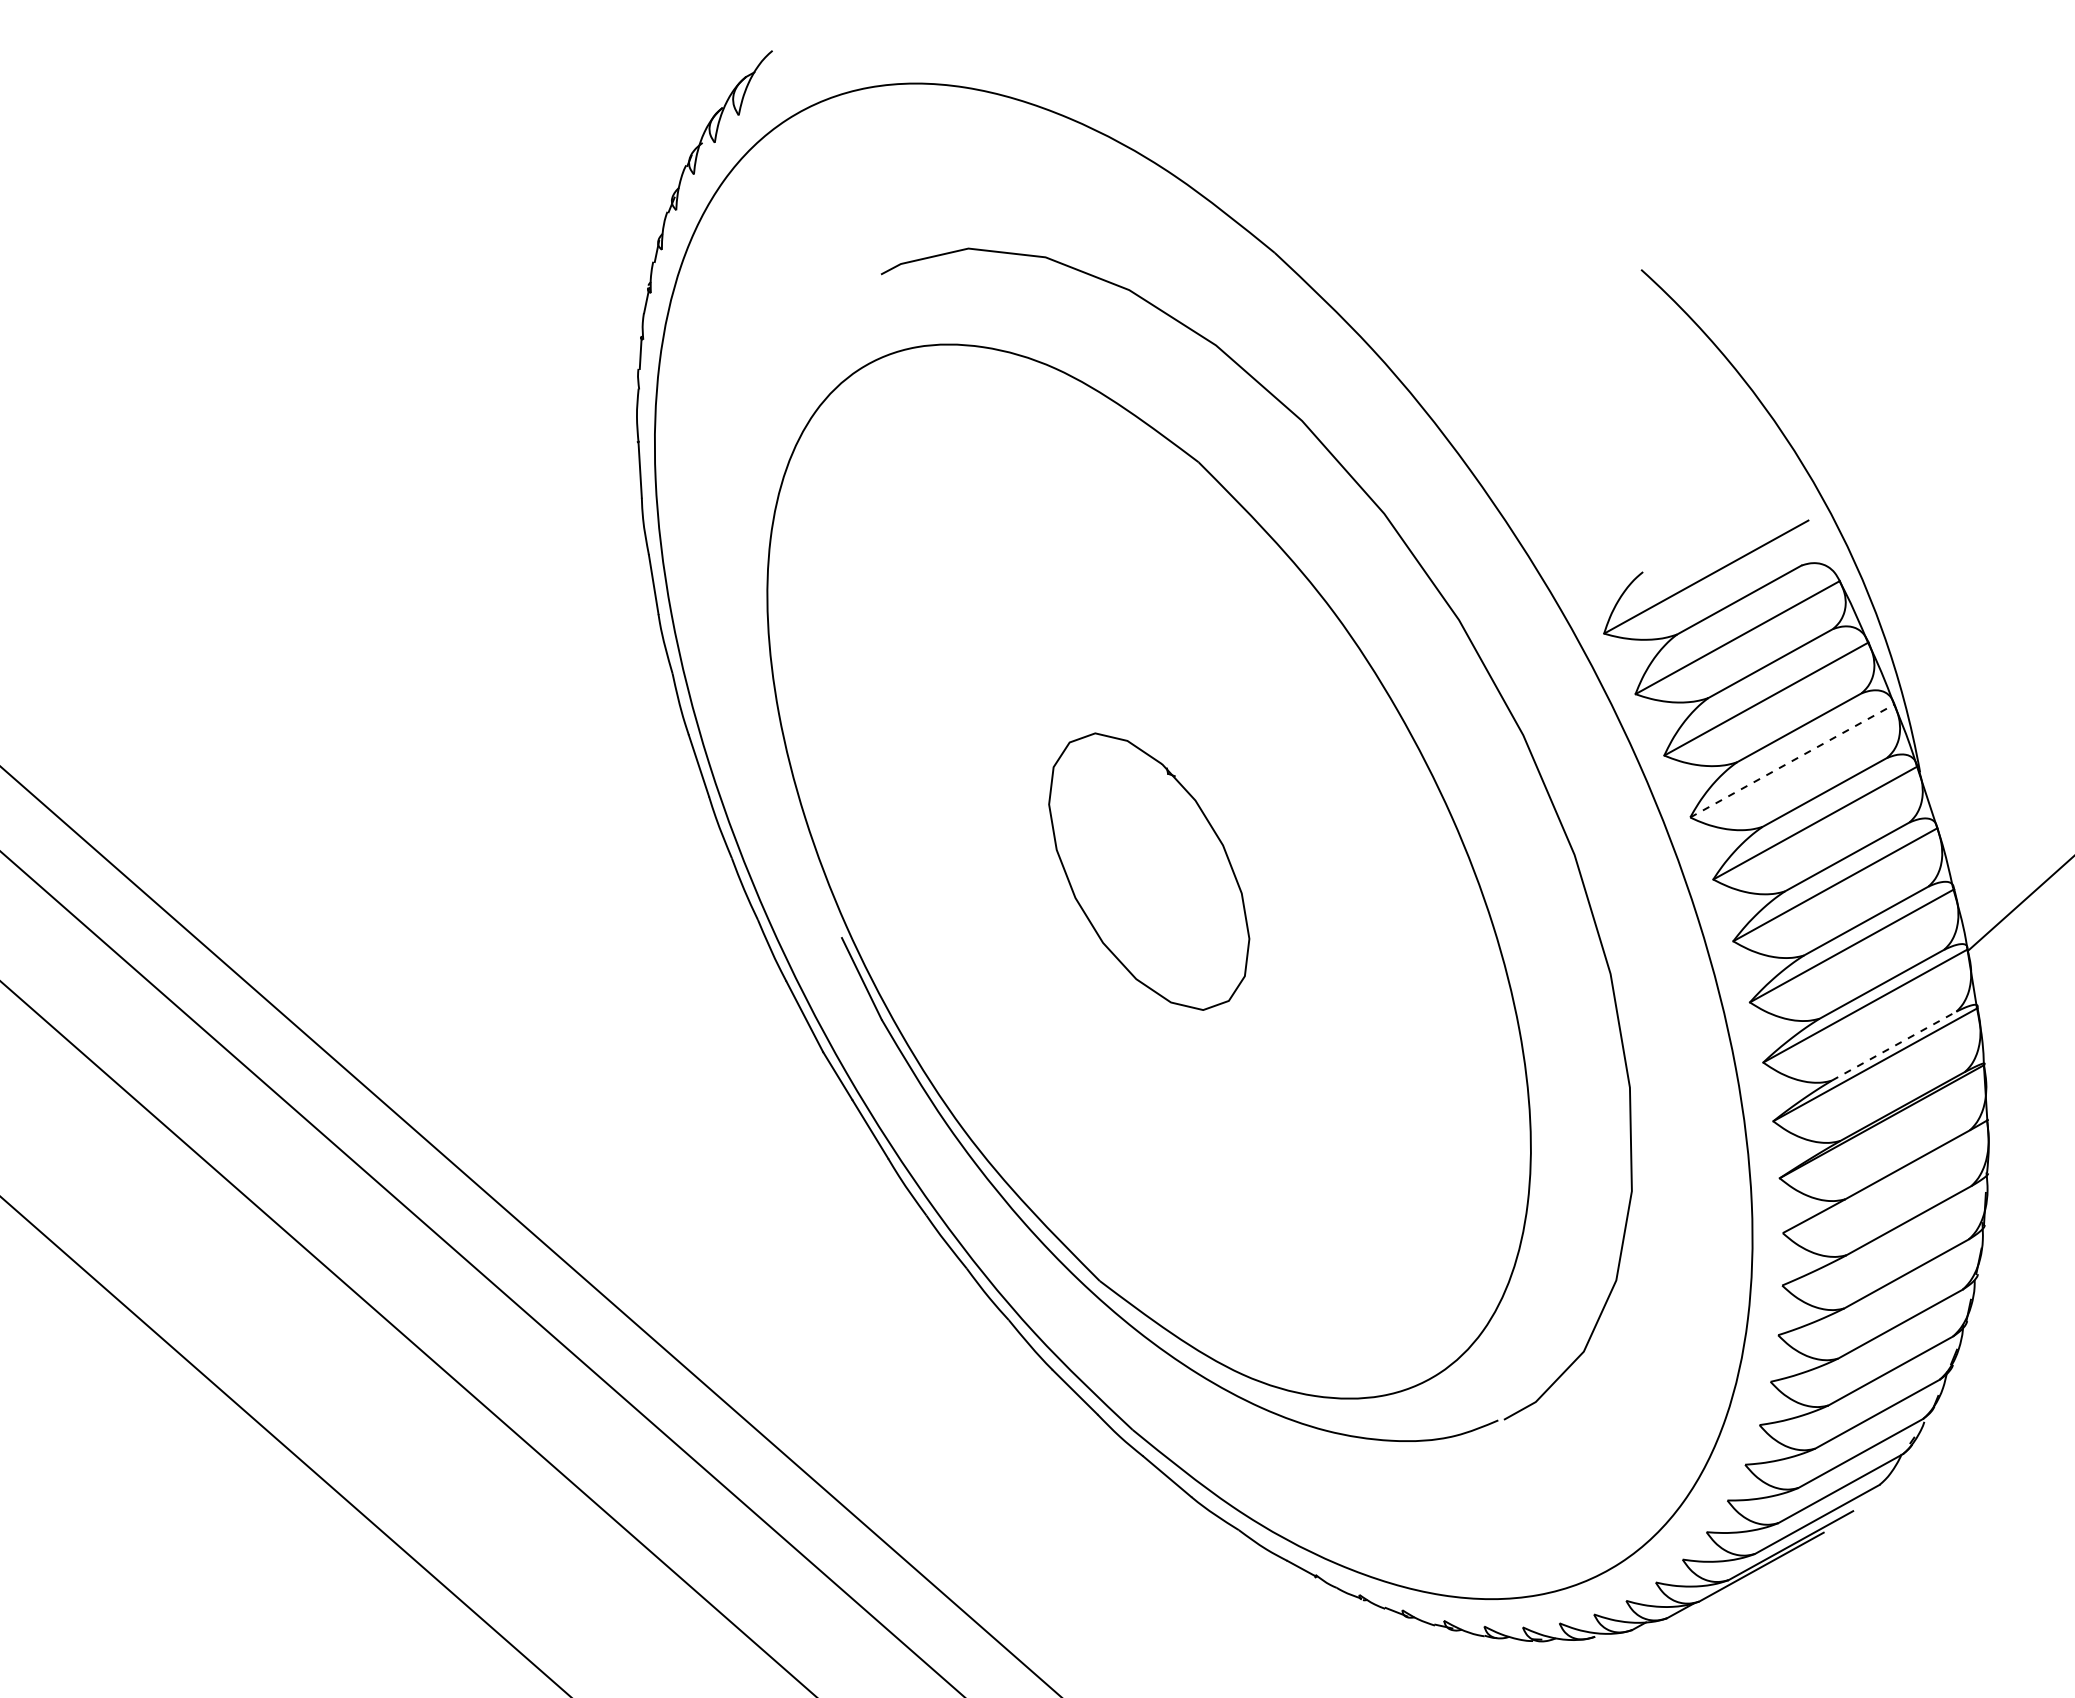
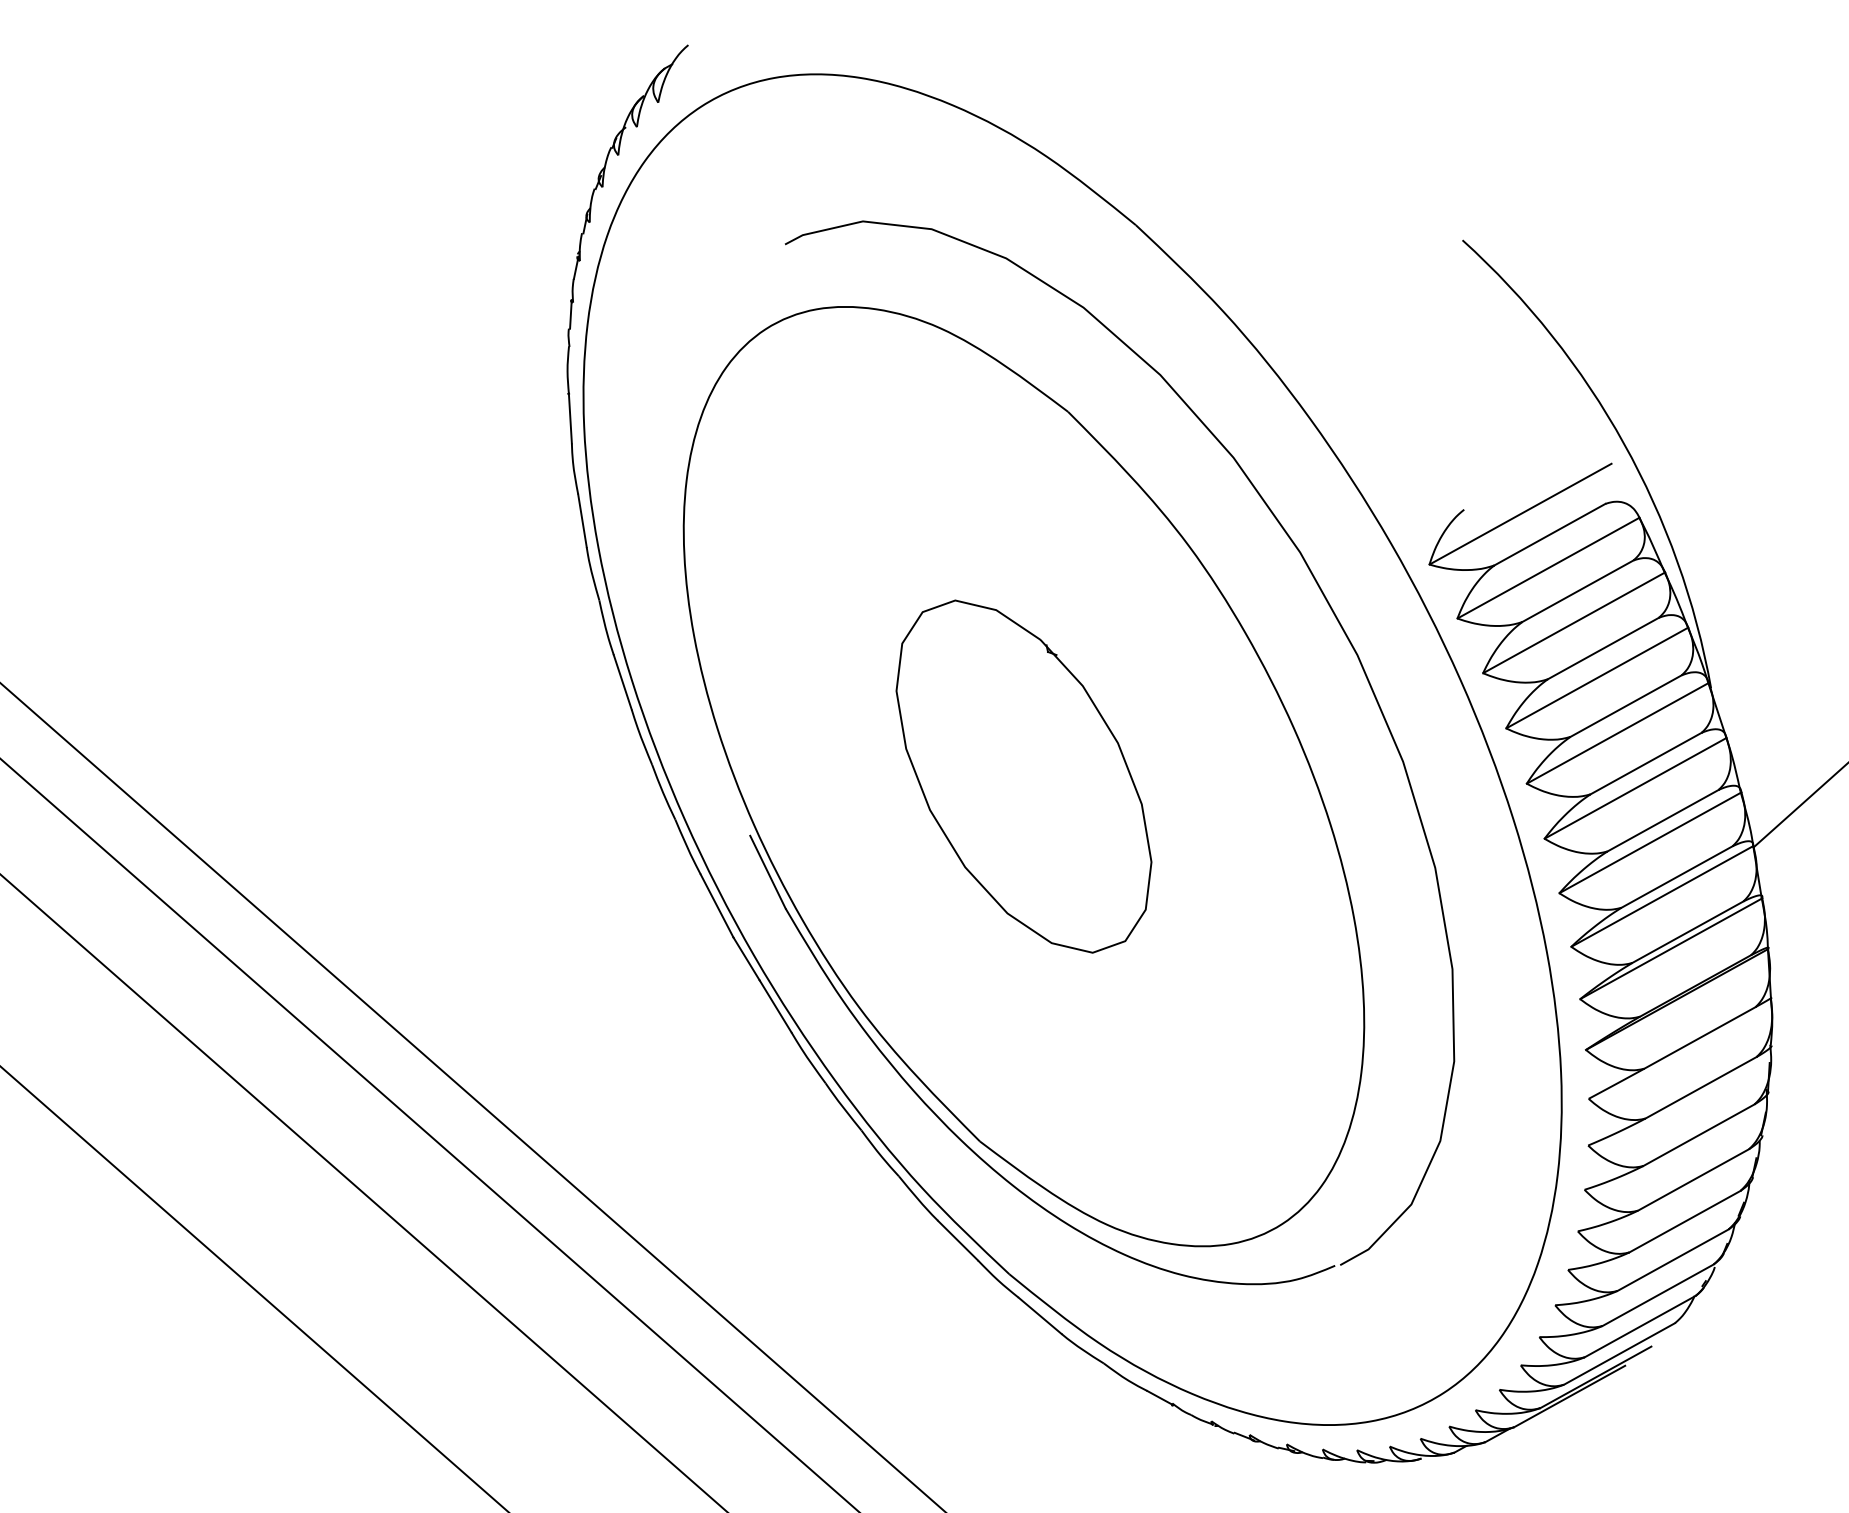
line: (1792, 760) -> (1597, 677), dashed -> solid
part: (1149, 871) -> (1024, 776), size x1.43
line: (1894, 1045) -> (1688, 931), dashed -> solid

